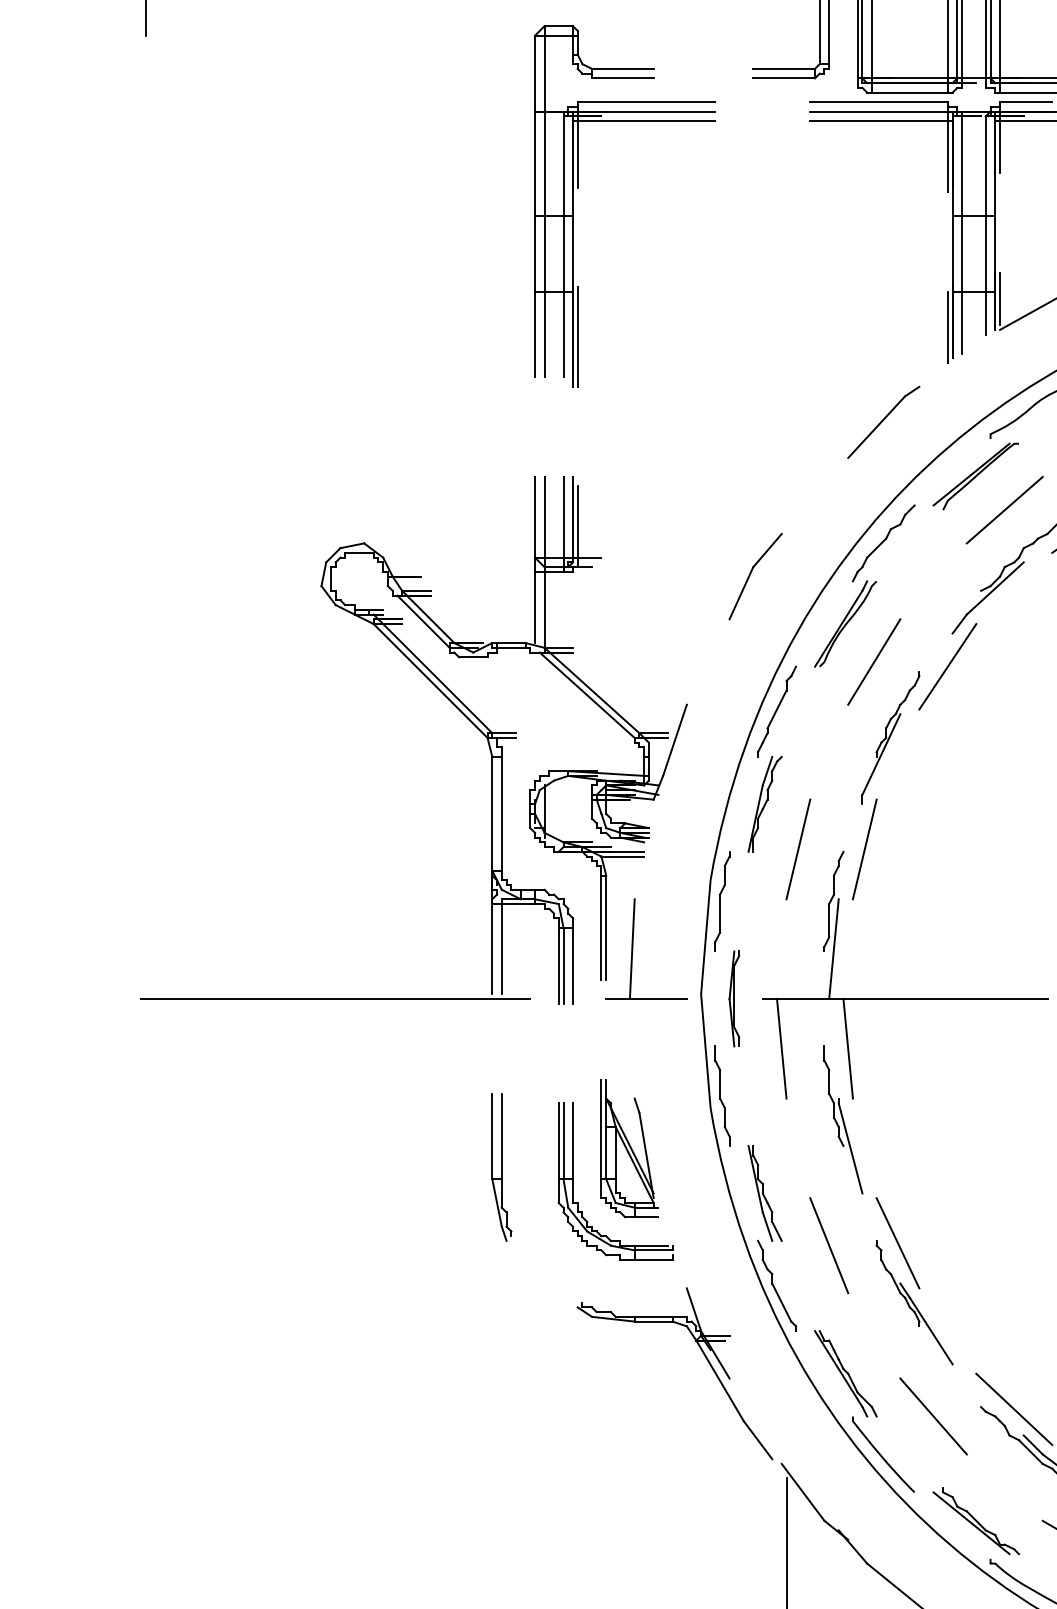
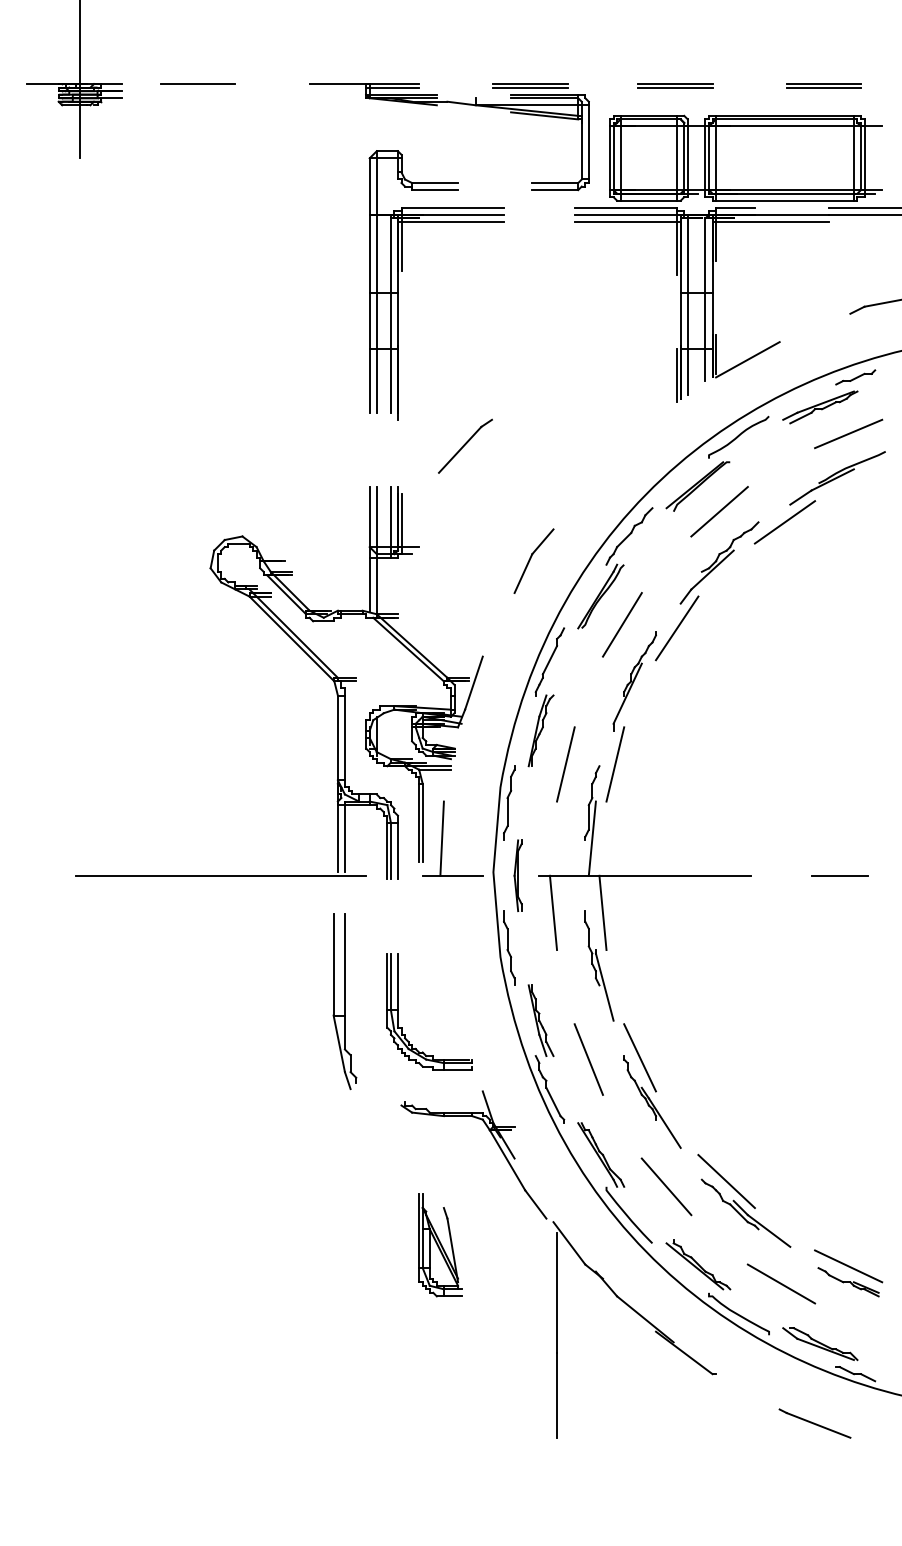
line: (577, 336) -> (401, 382), removed
part: (883, 421) -> (465, 445), moved
part: (630, 1148) -> (440, 1245), moved
part: (501, 1166) -> (344, 1000), size x1.6

